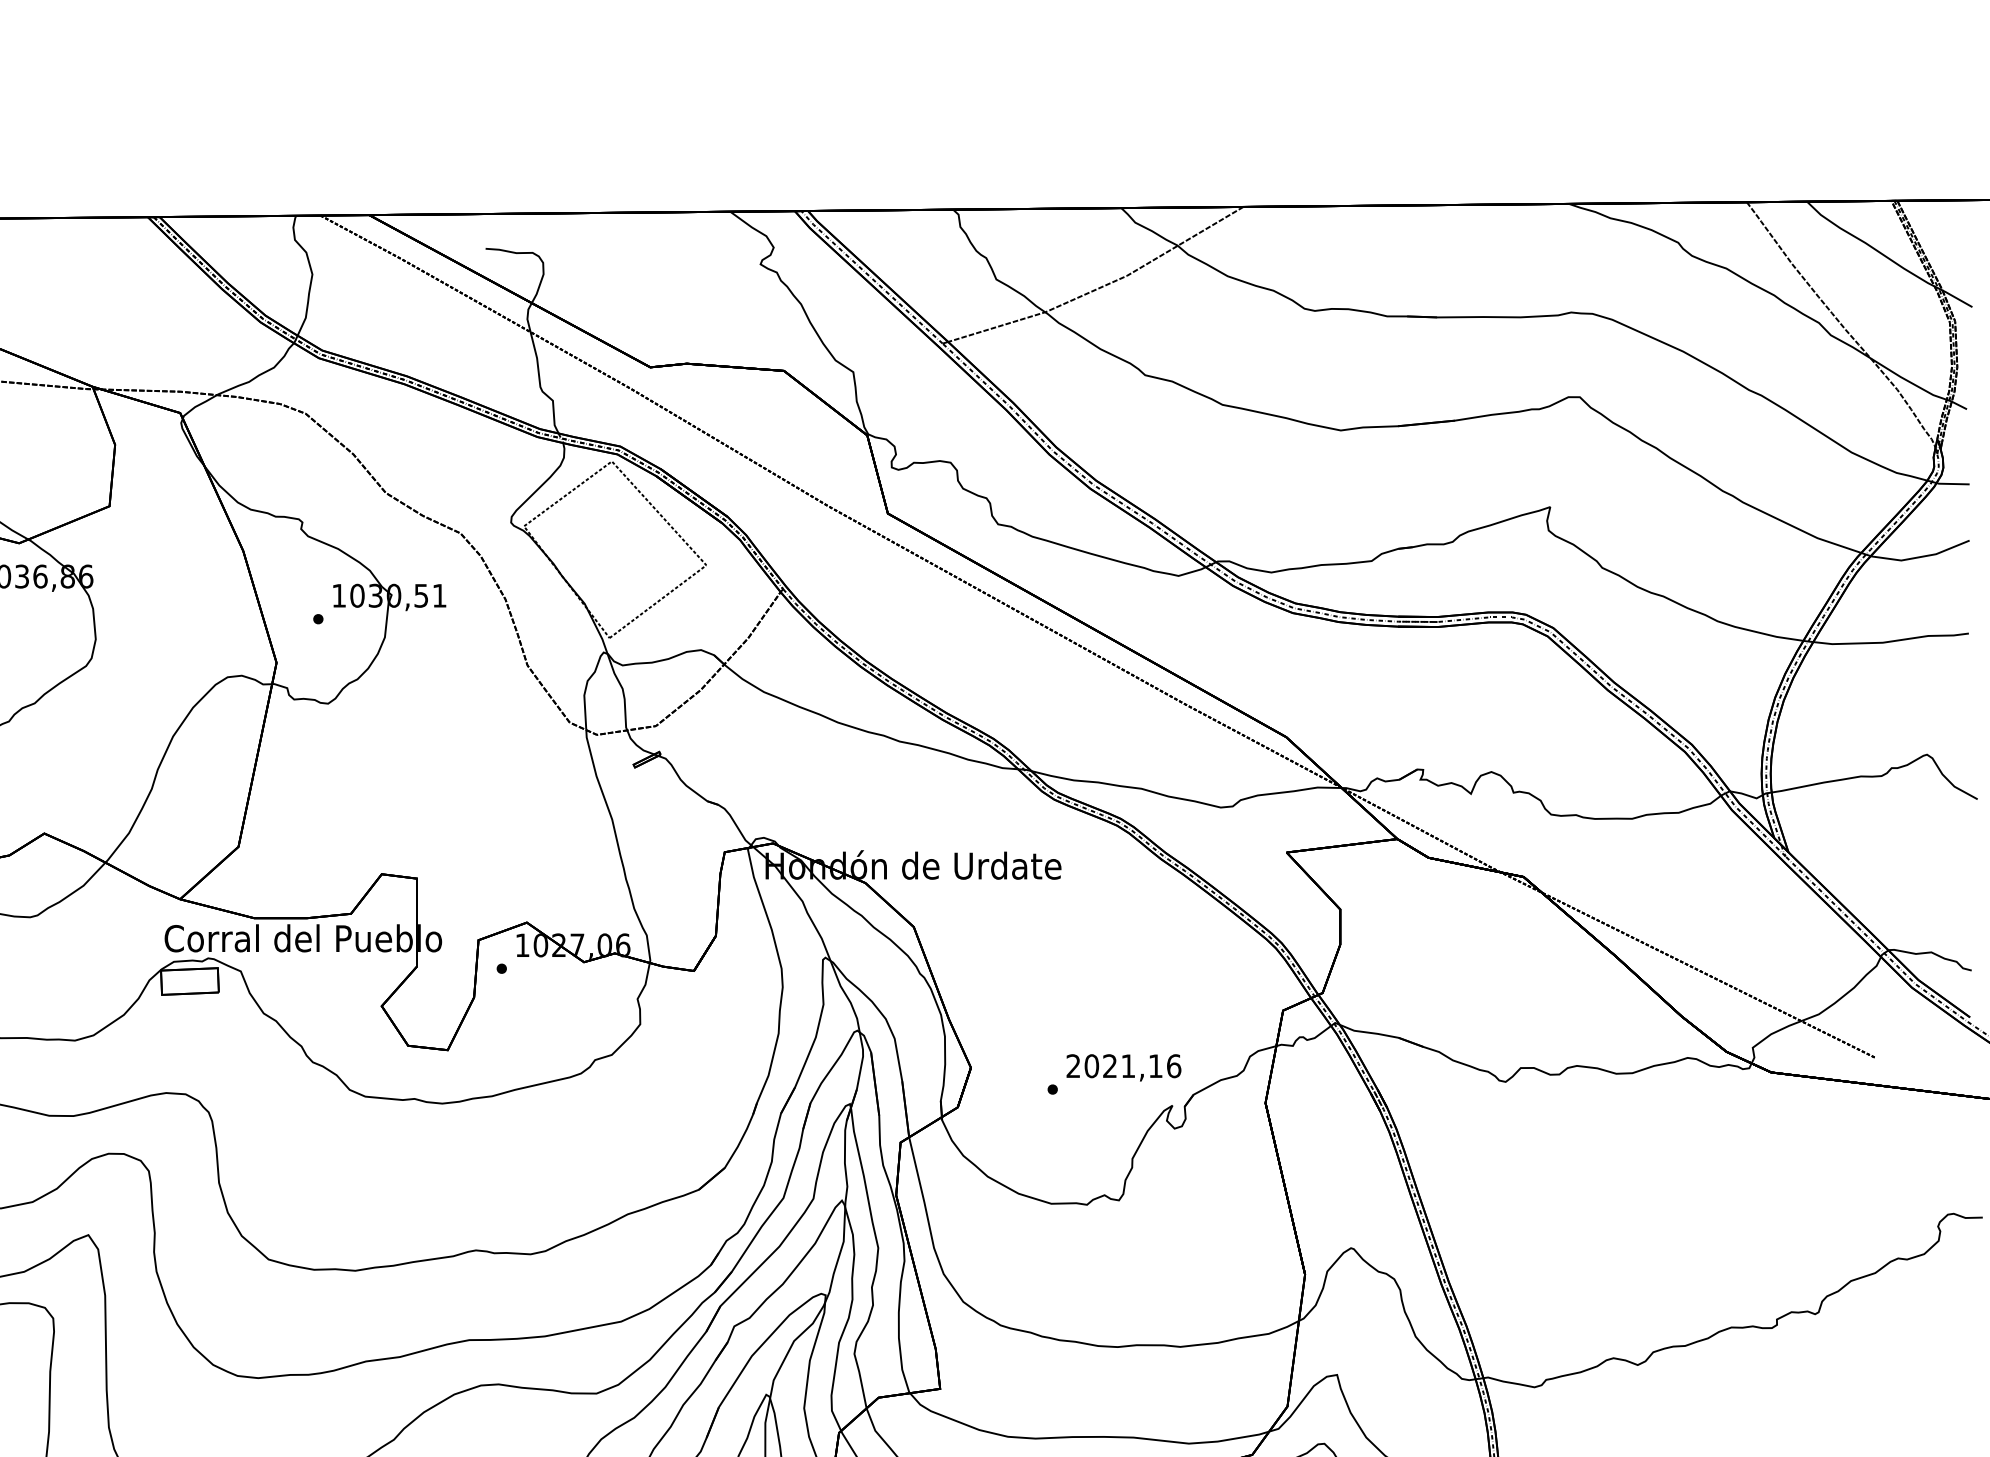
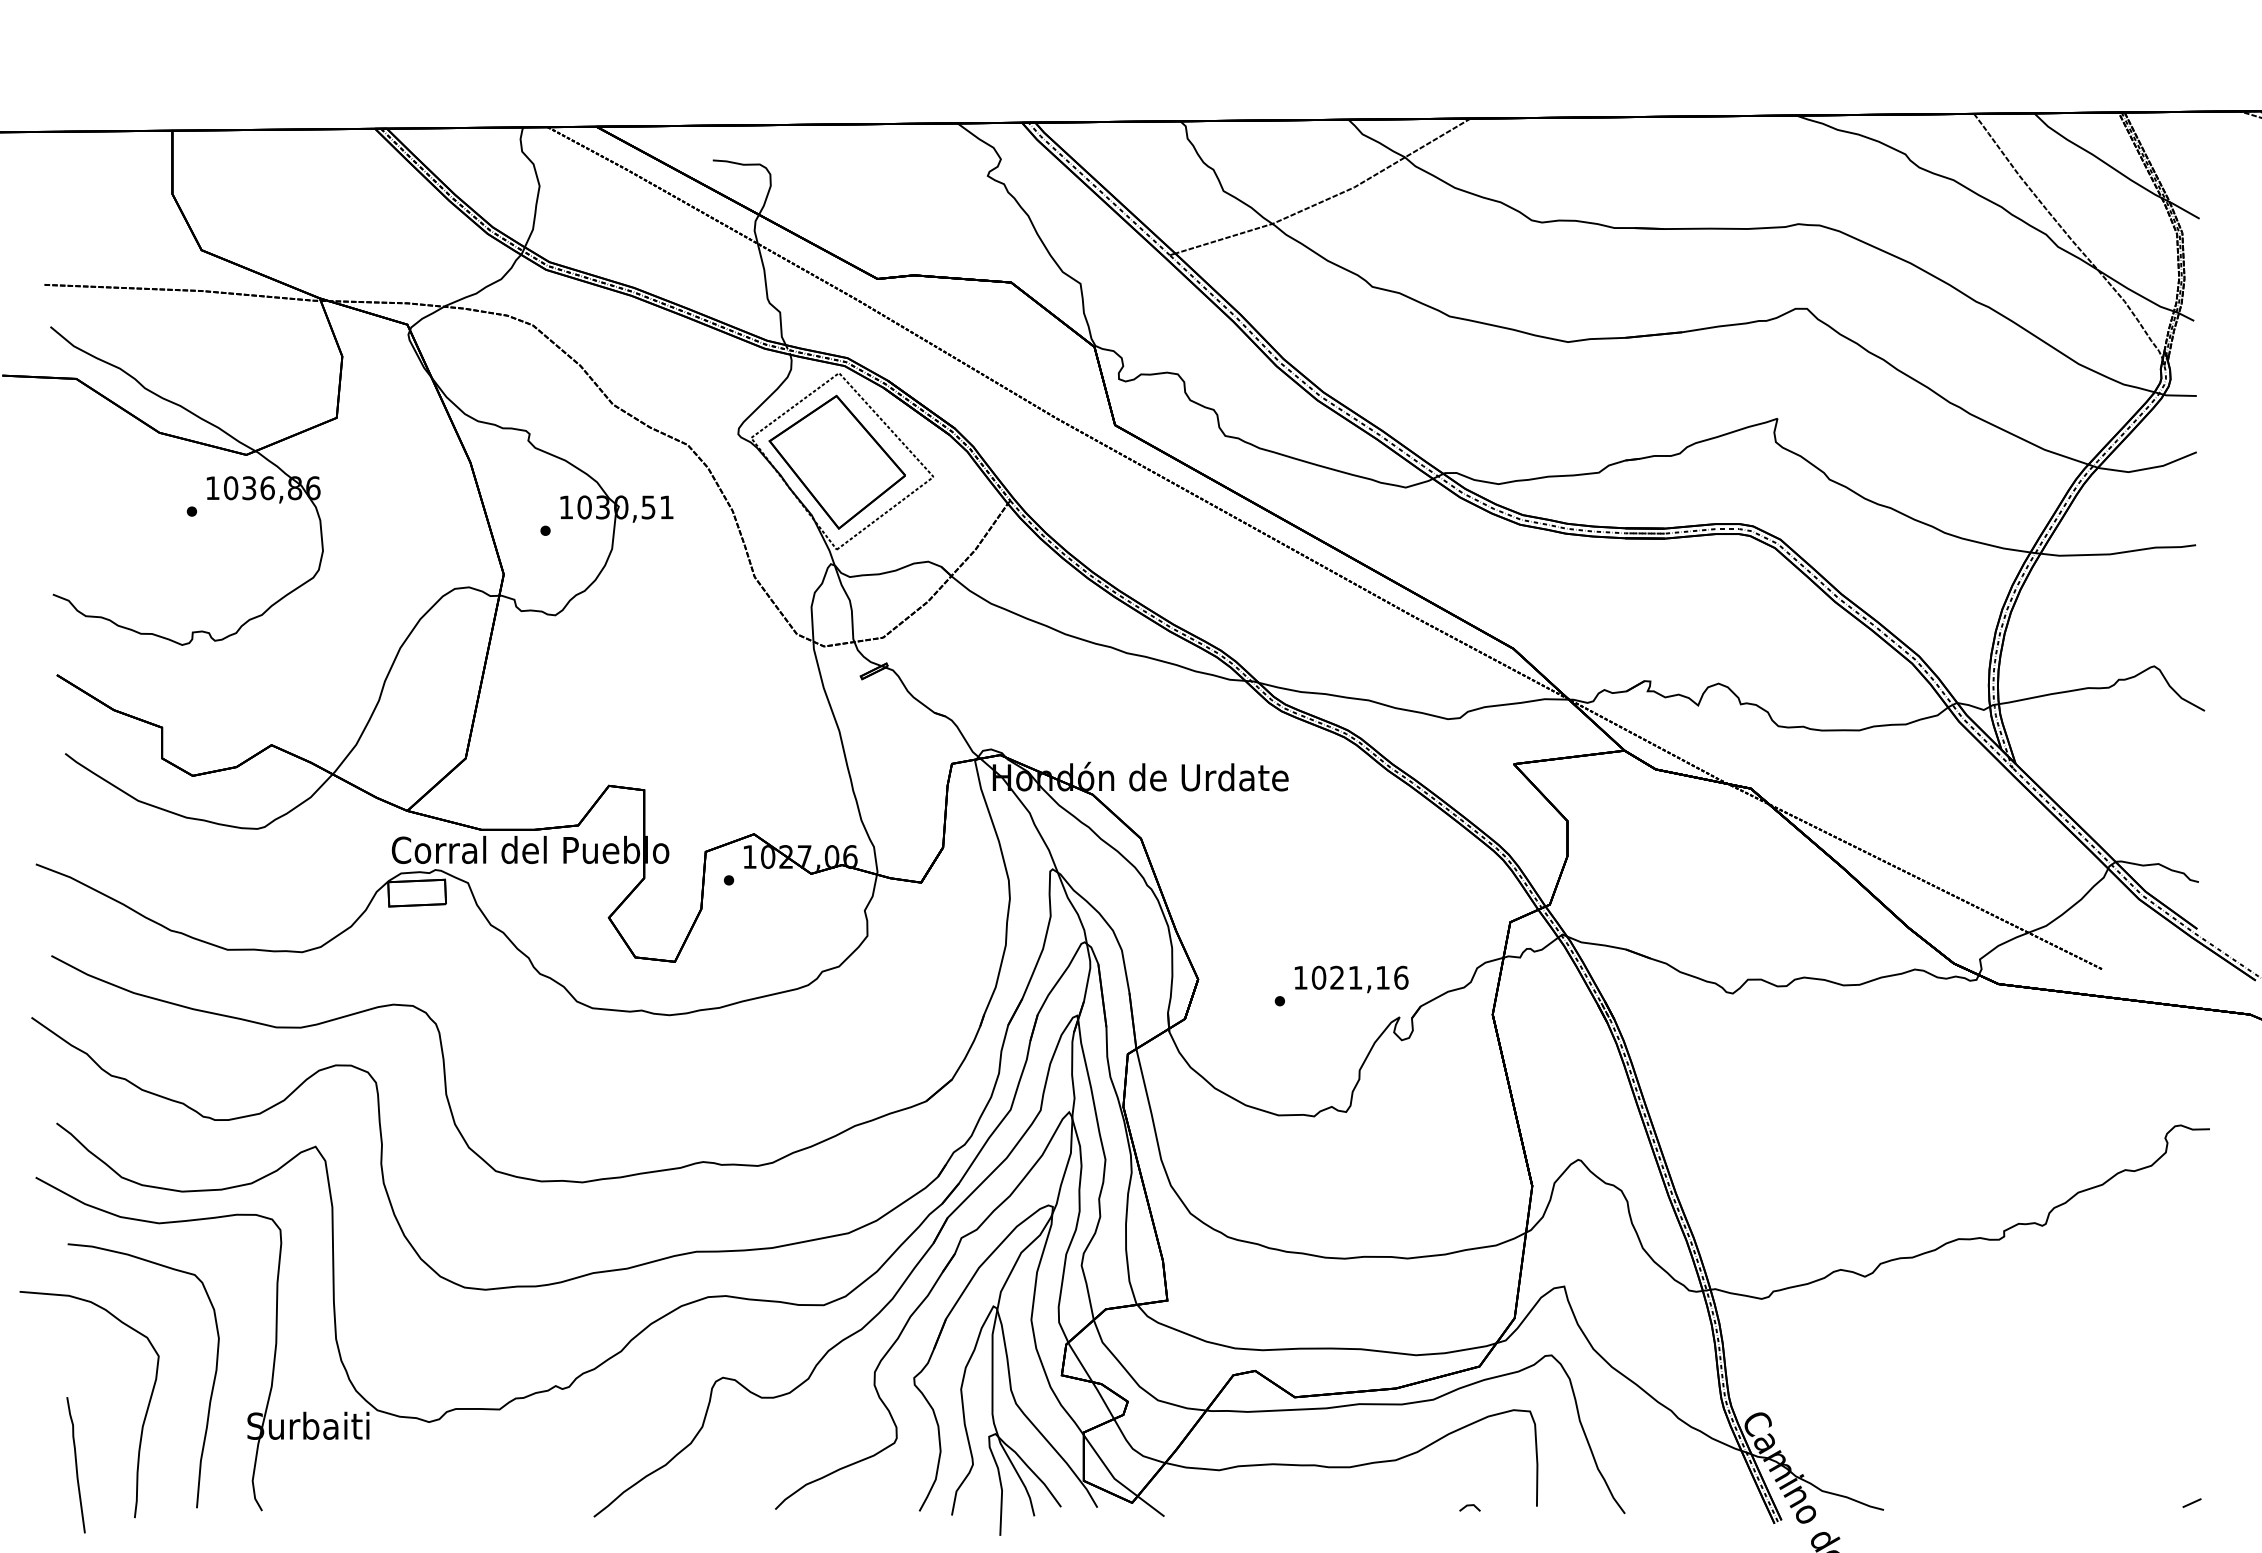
part: (609, 549) -> (836, 461), added
text: (1073, 1065) -> (1300, 977), 2021,16 -> 1021,16

